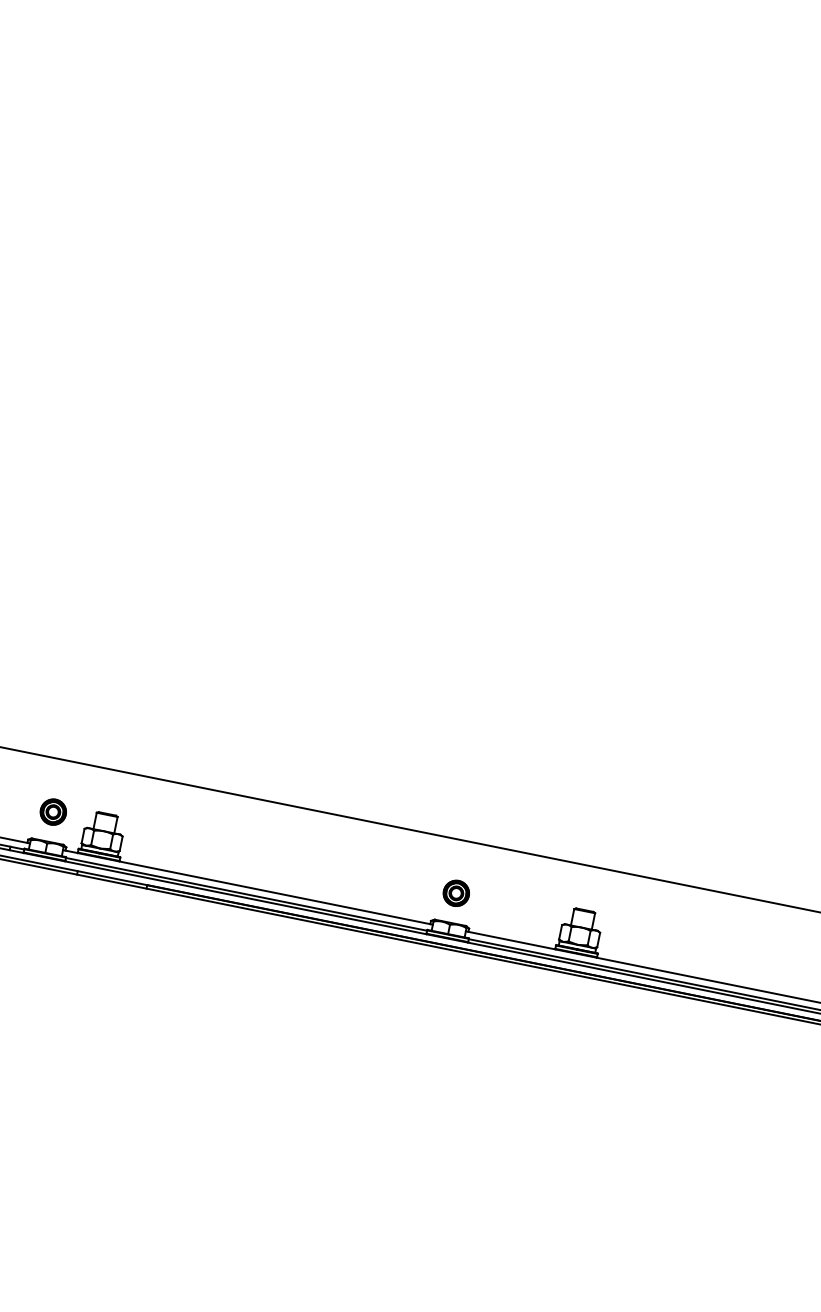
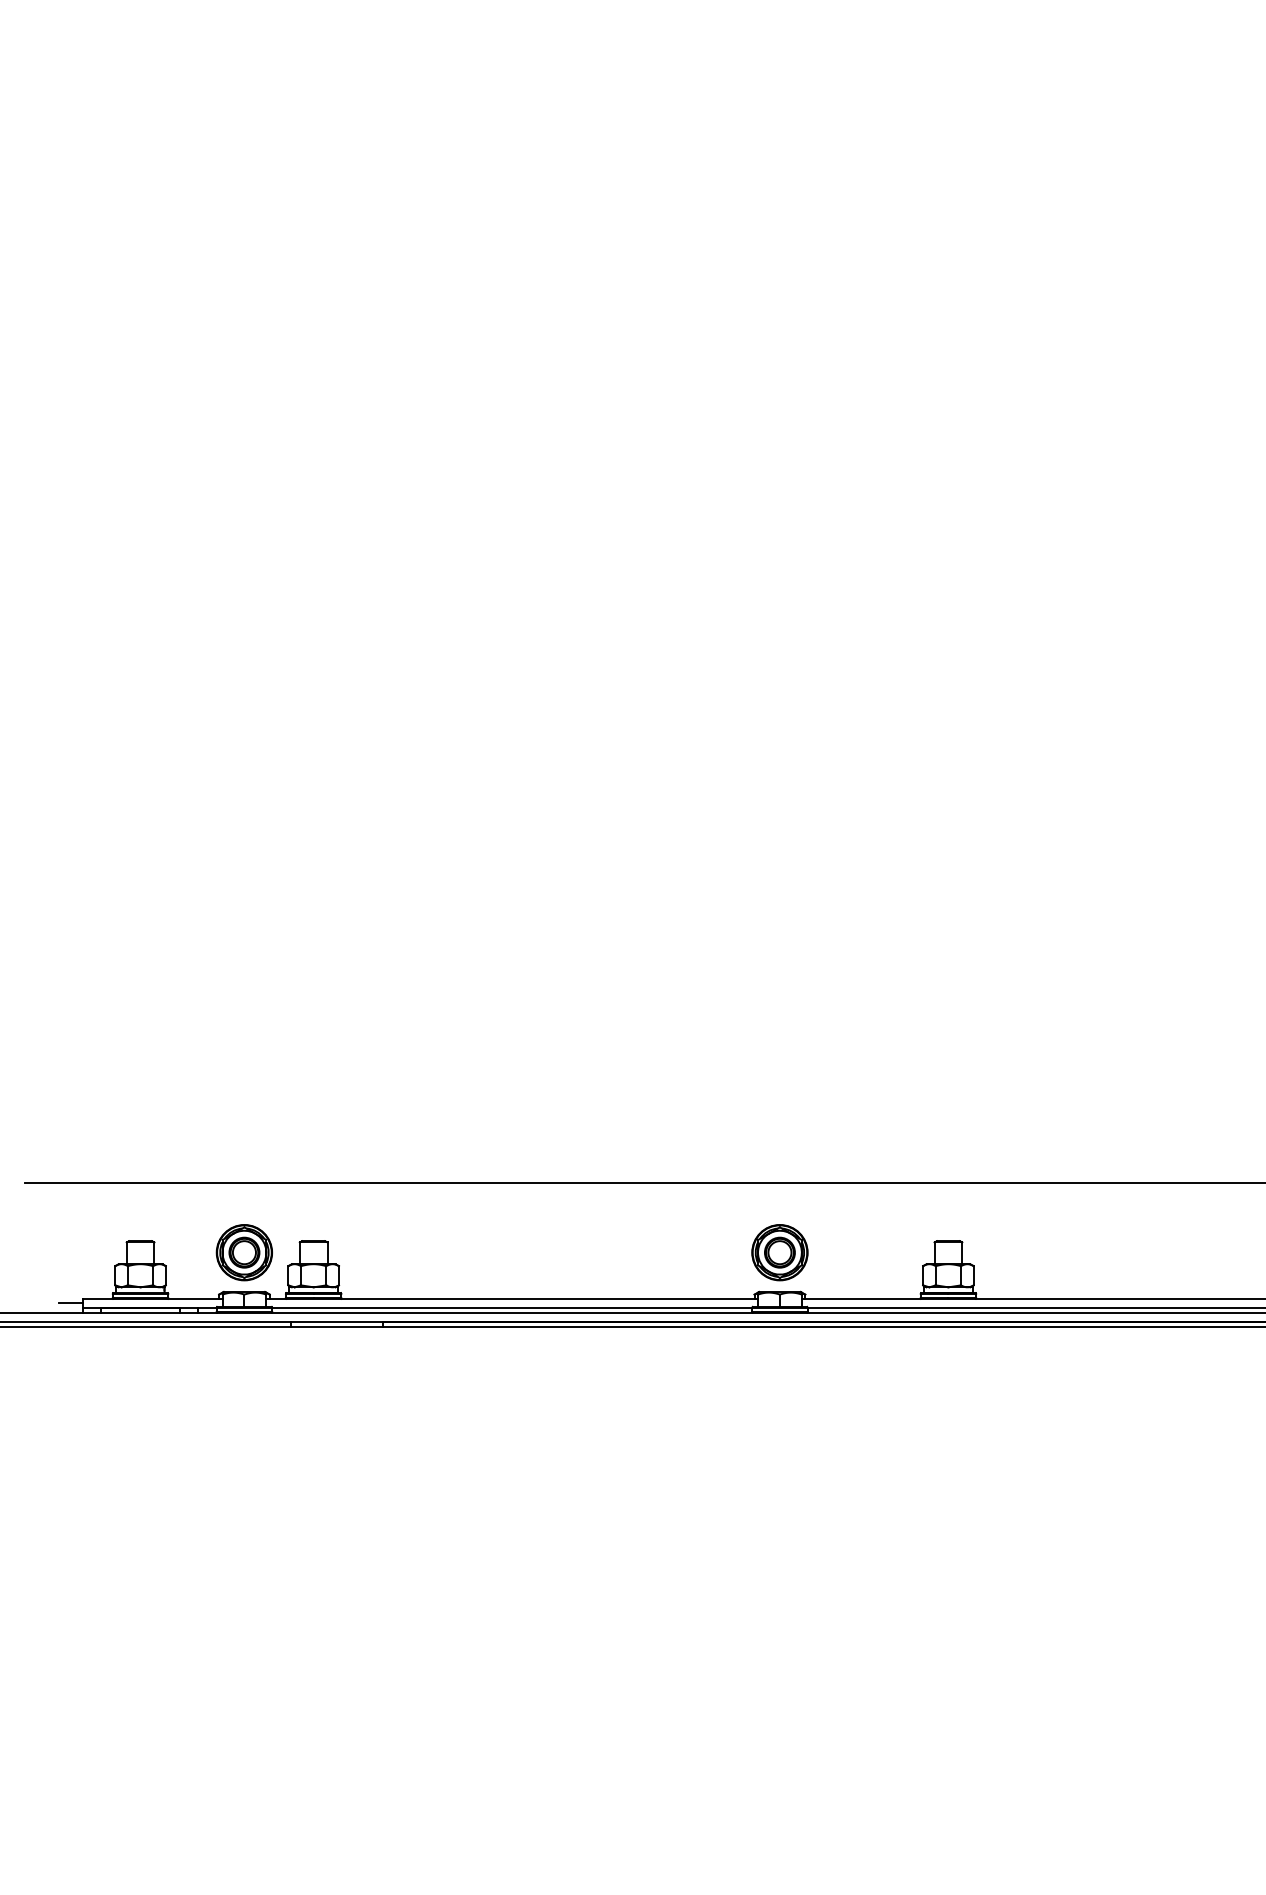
part: (52, 811) -> (243, 1252), size x1.67
part: (456, 893) -> (779, 1252), size x1.67

